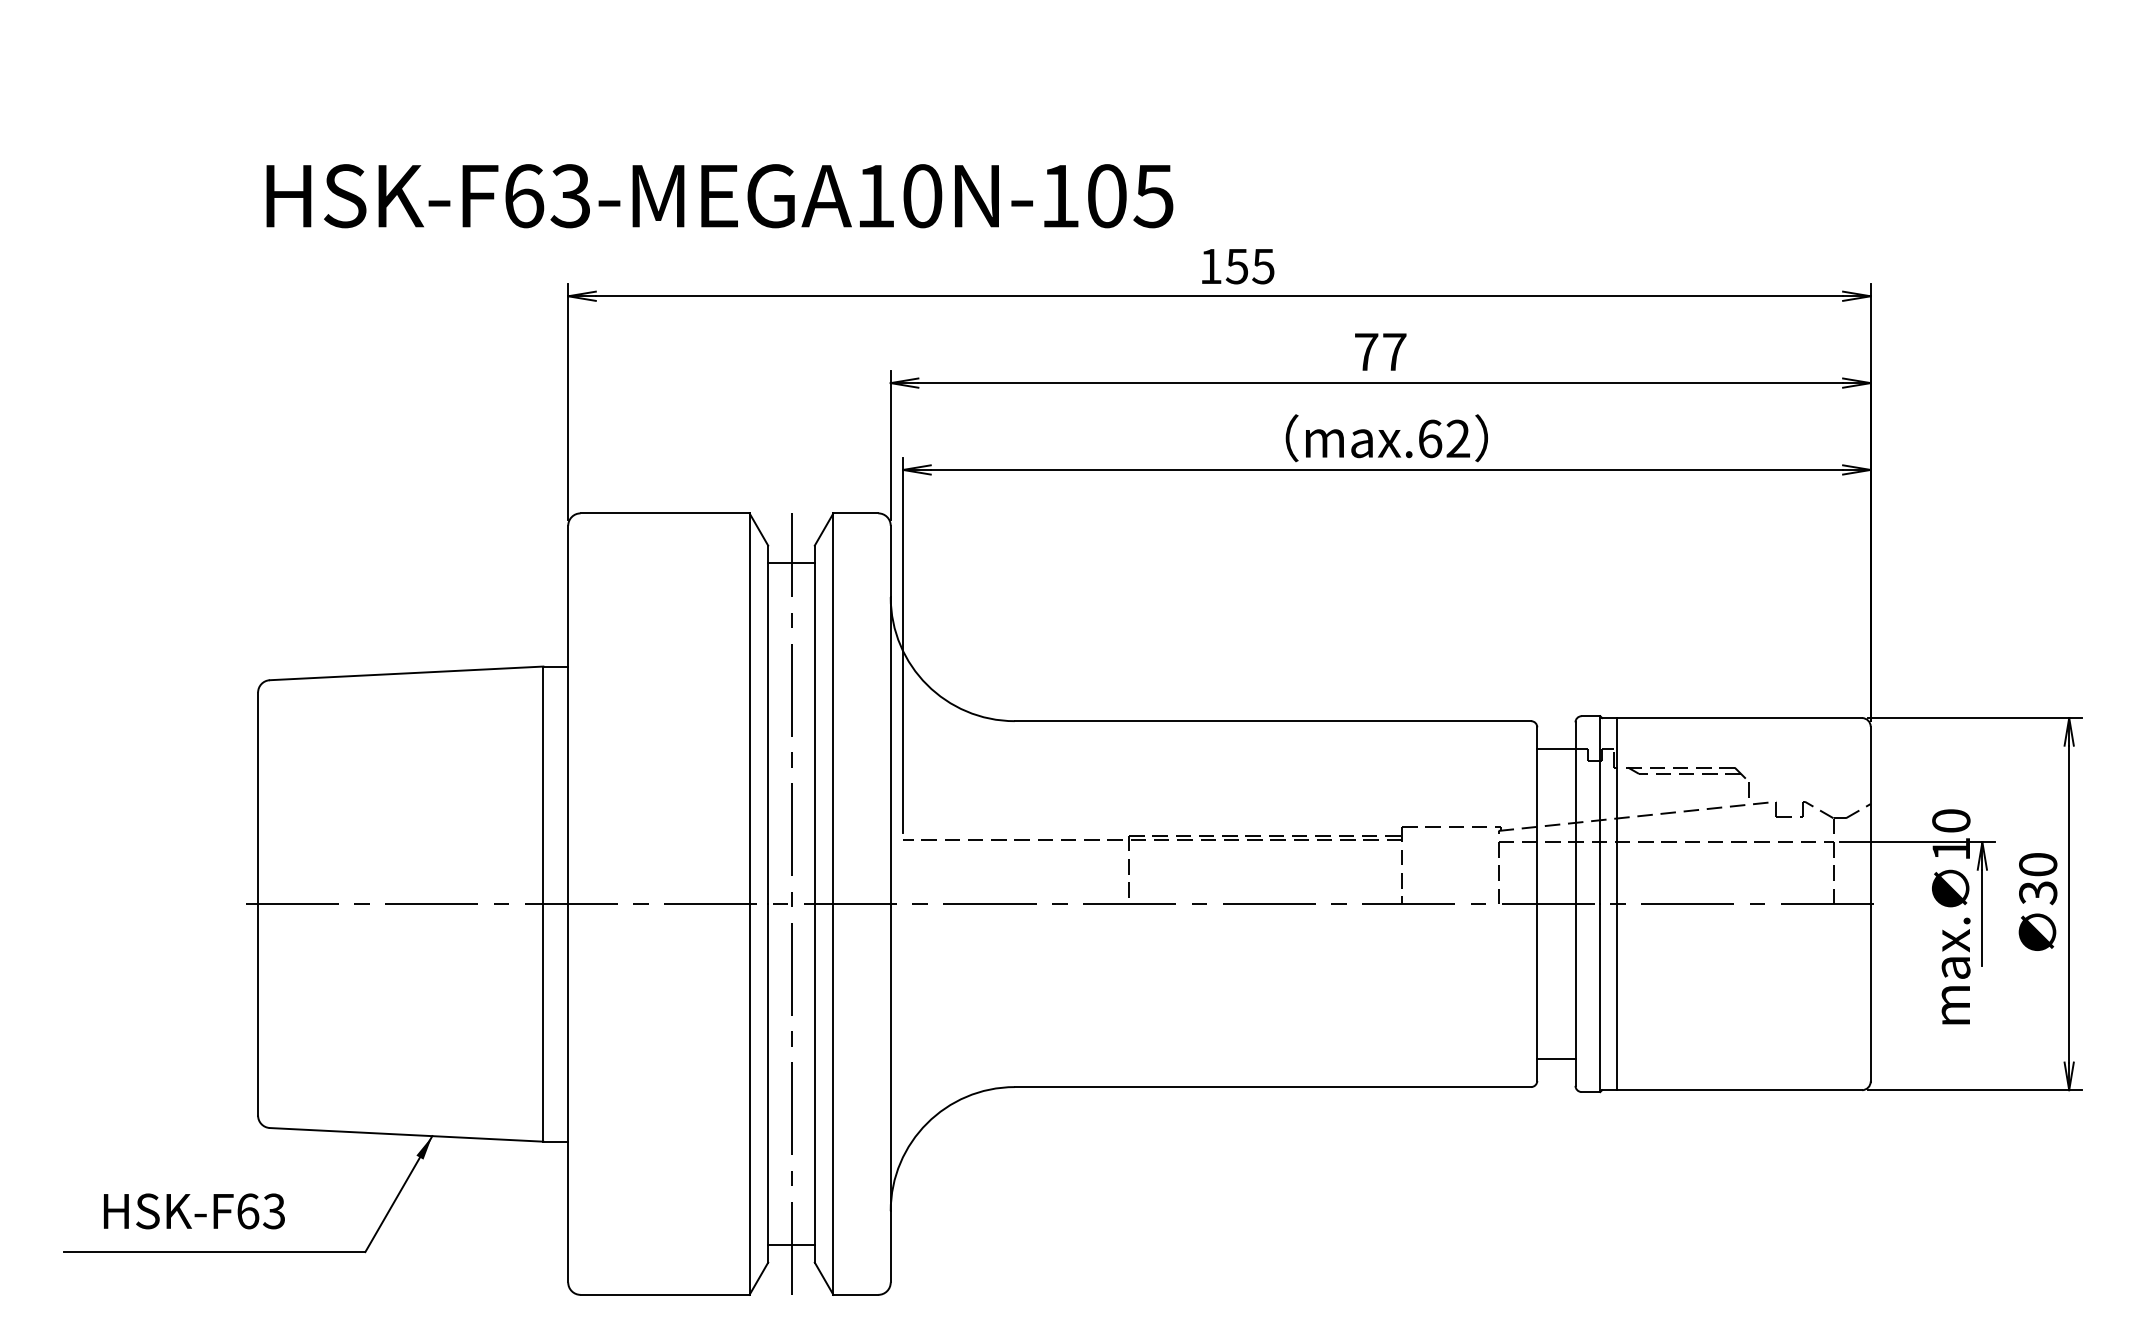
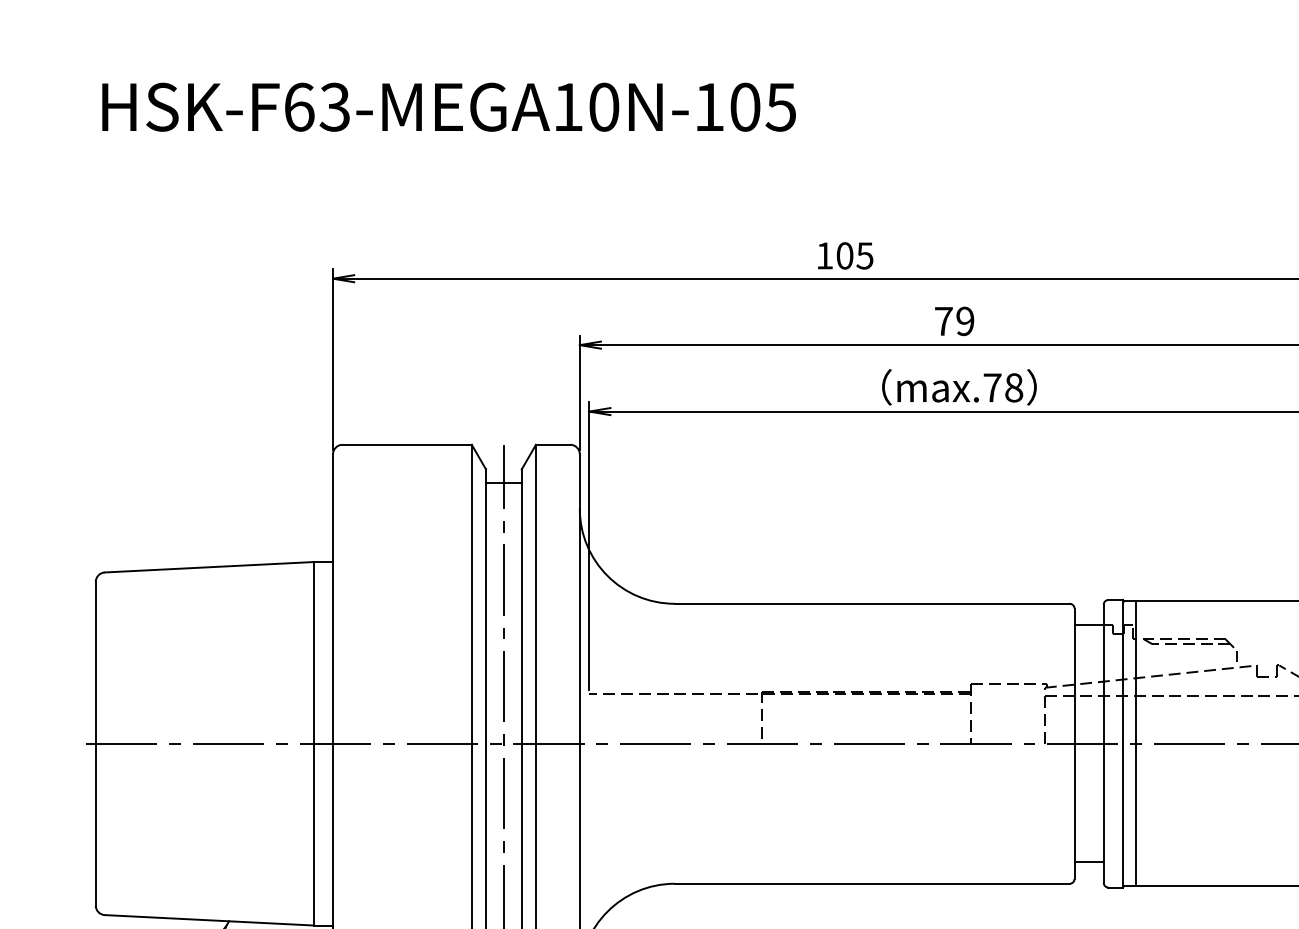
text: (719, 196) -> (448, 107), moved
text: (1236, 266) -> (844, 255), 155 -> 105
text: (1394, 351) -> (965, 320), 77 -> 79
text: (1444, 438) -> (1003, 387), max.62 -> max.78

